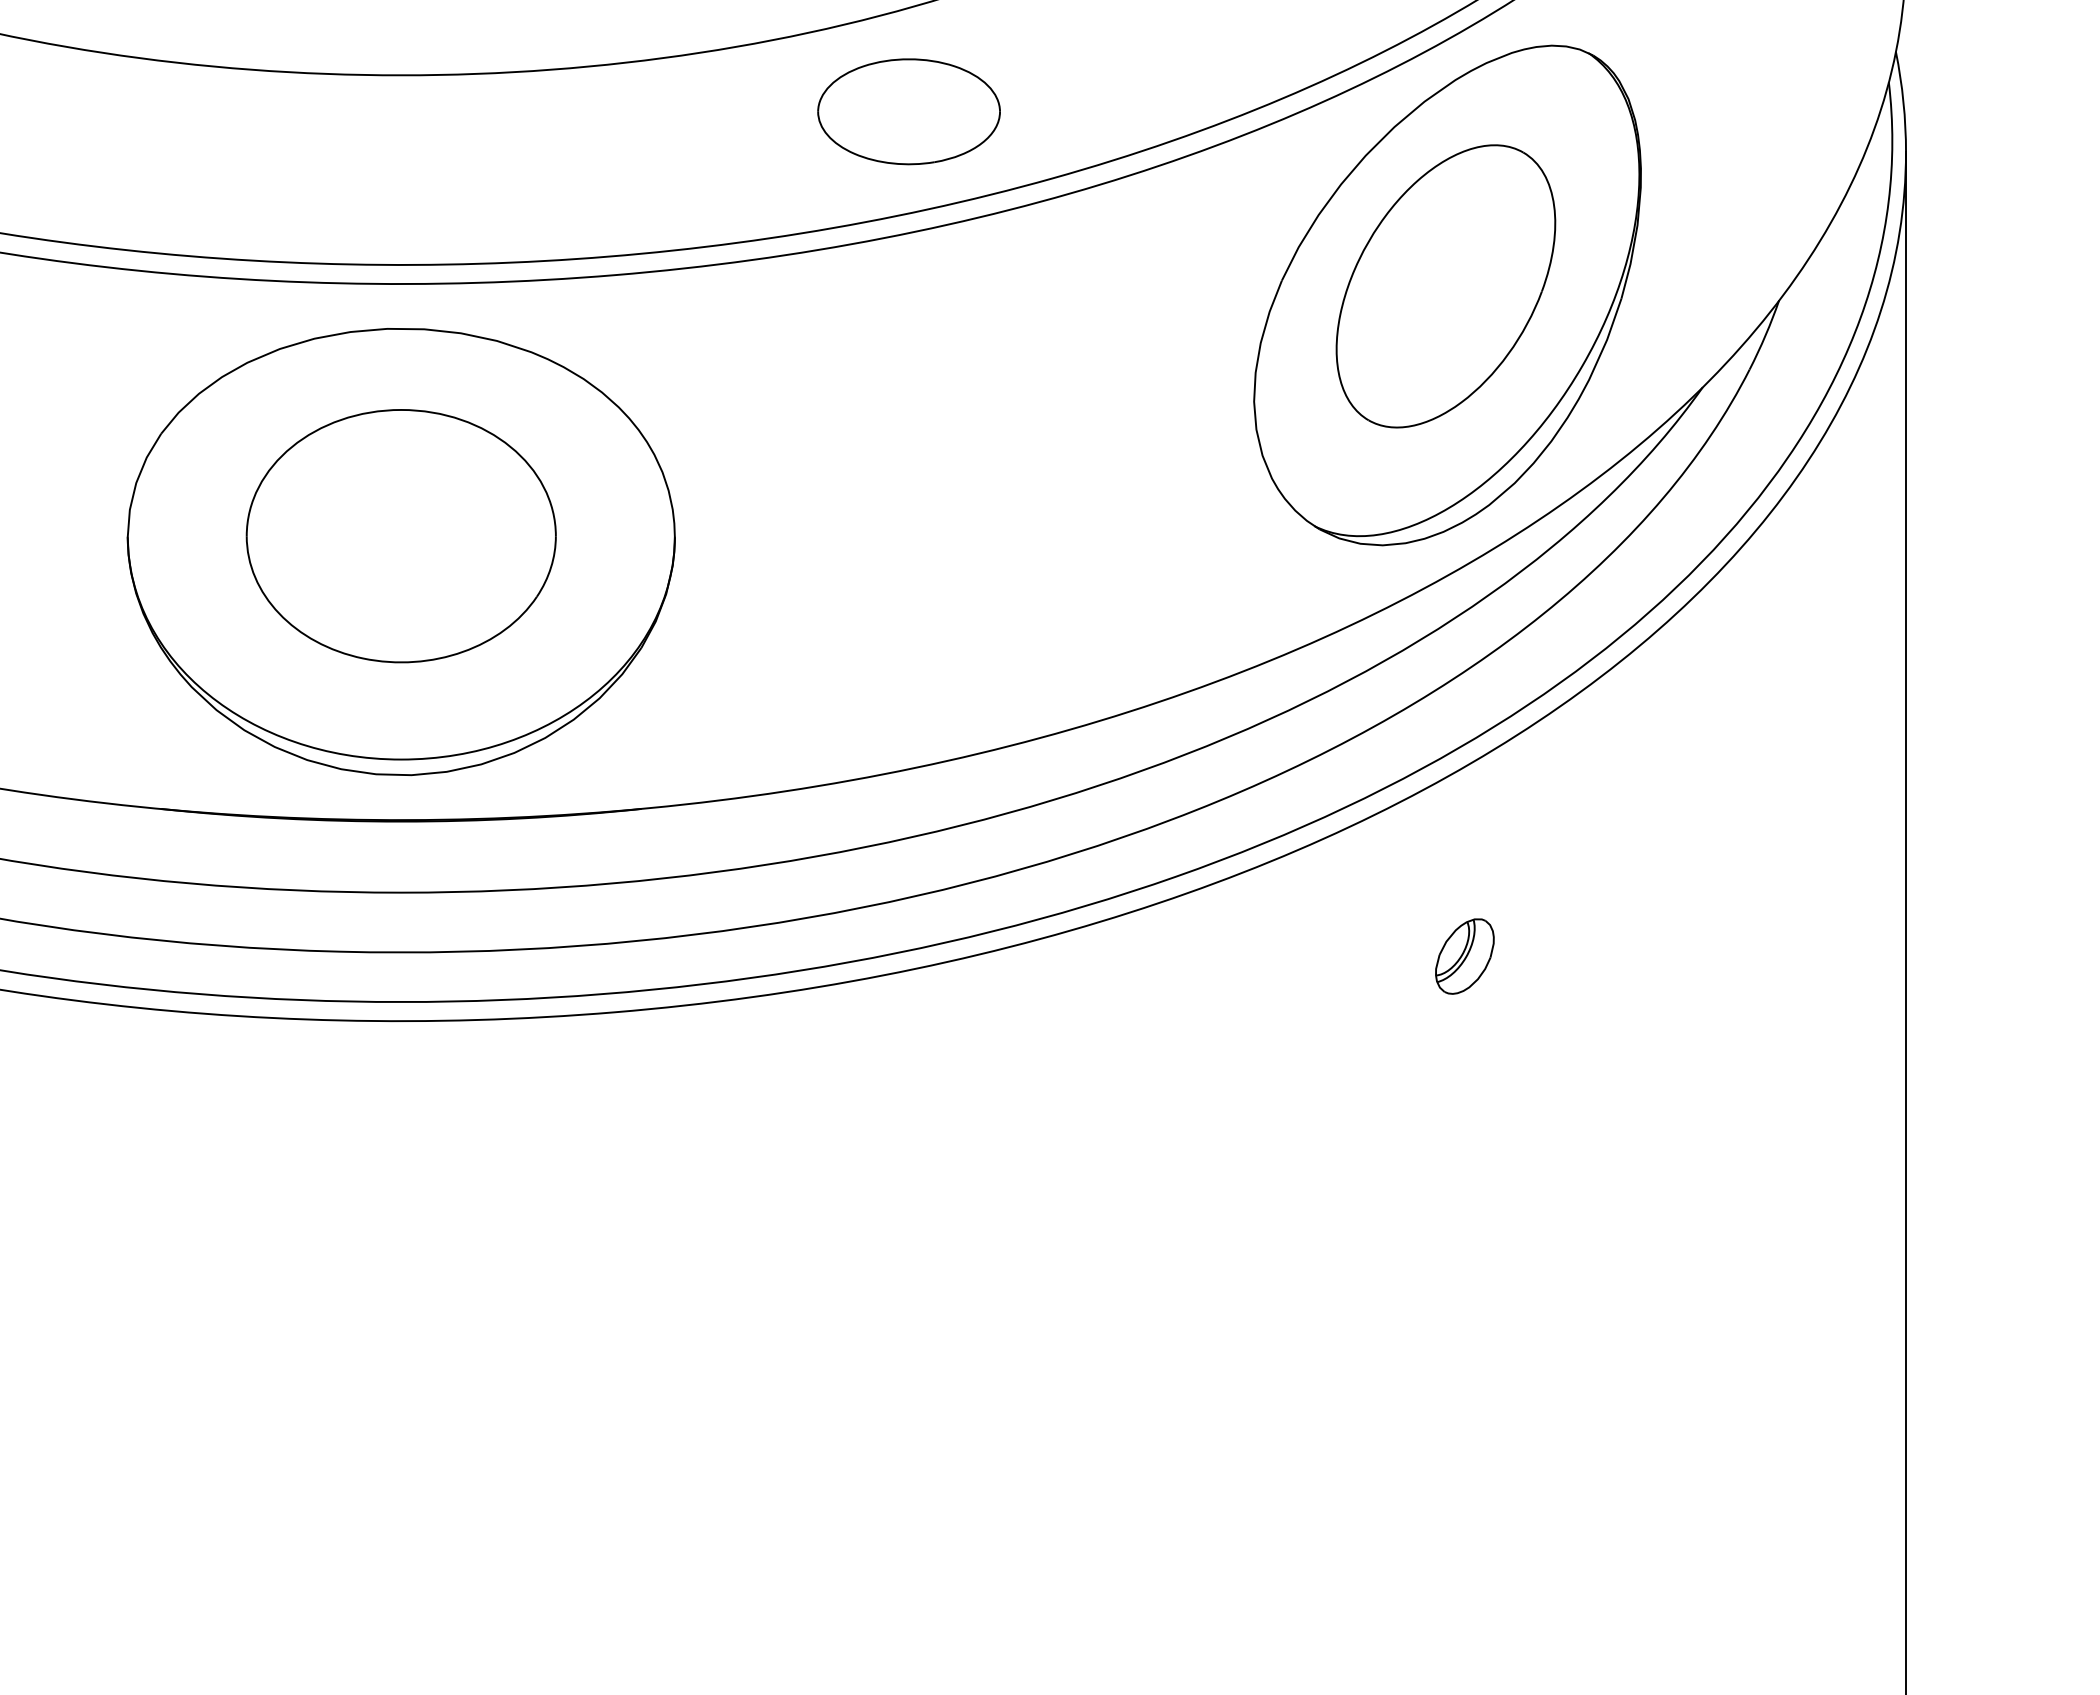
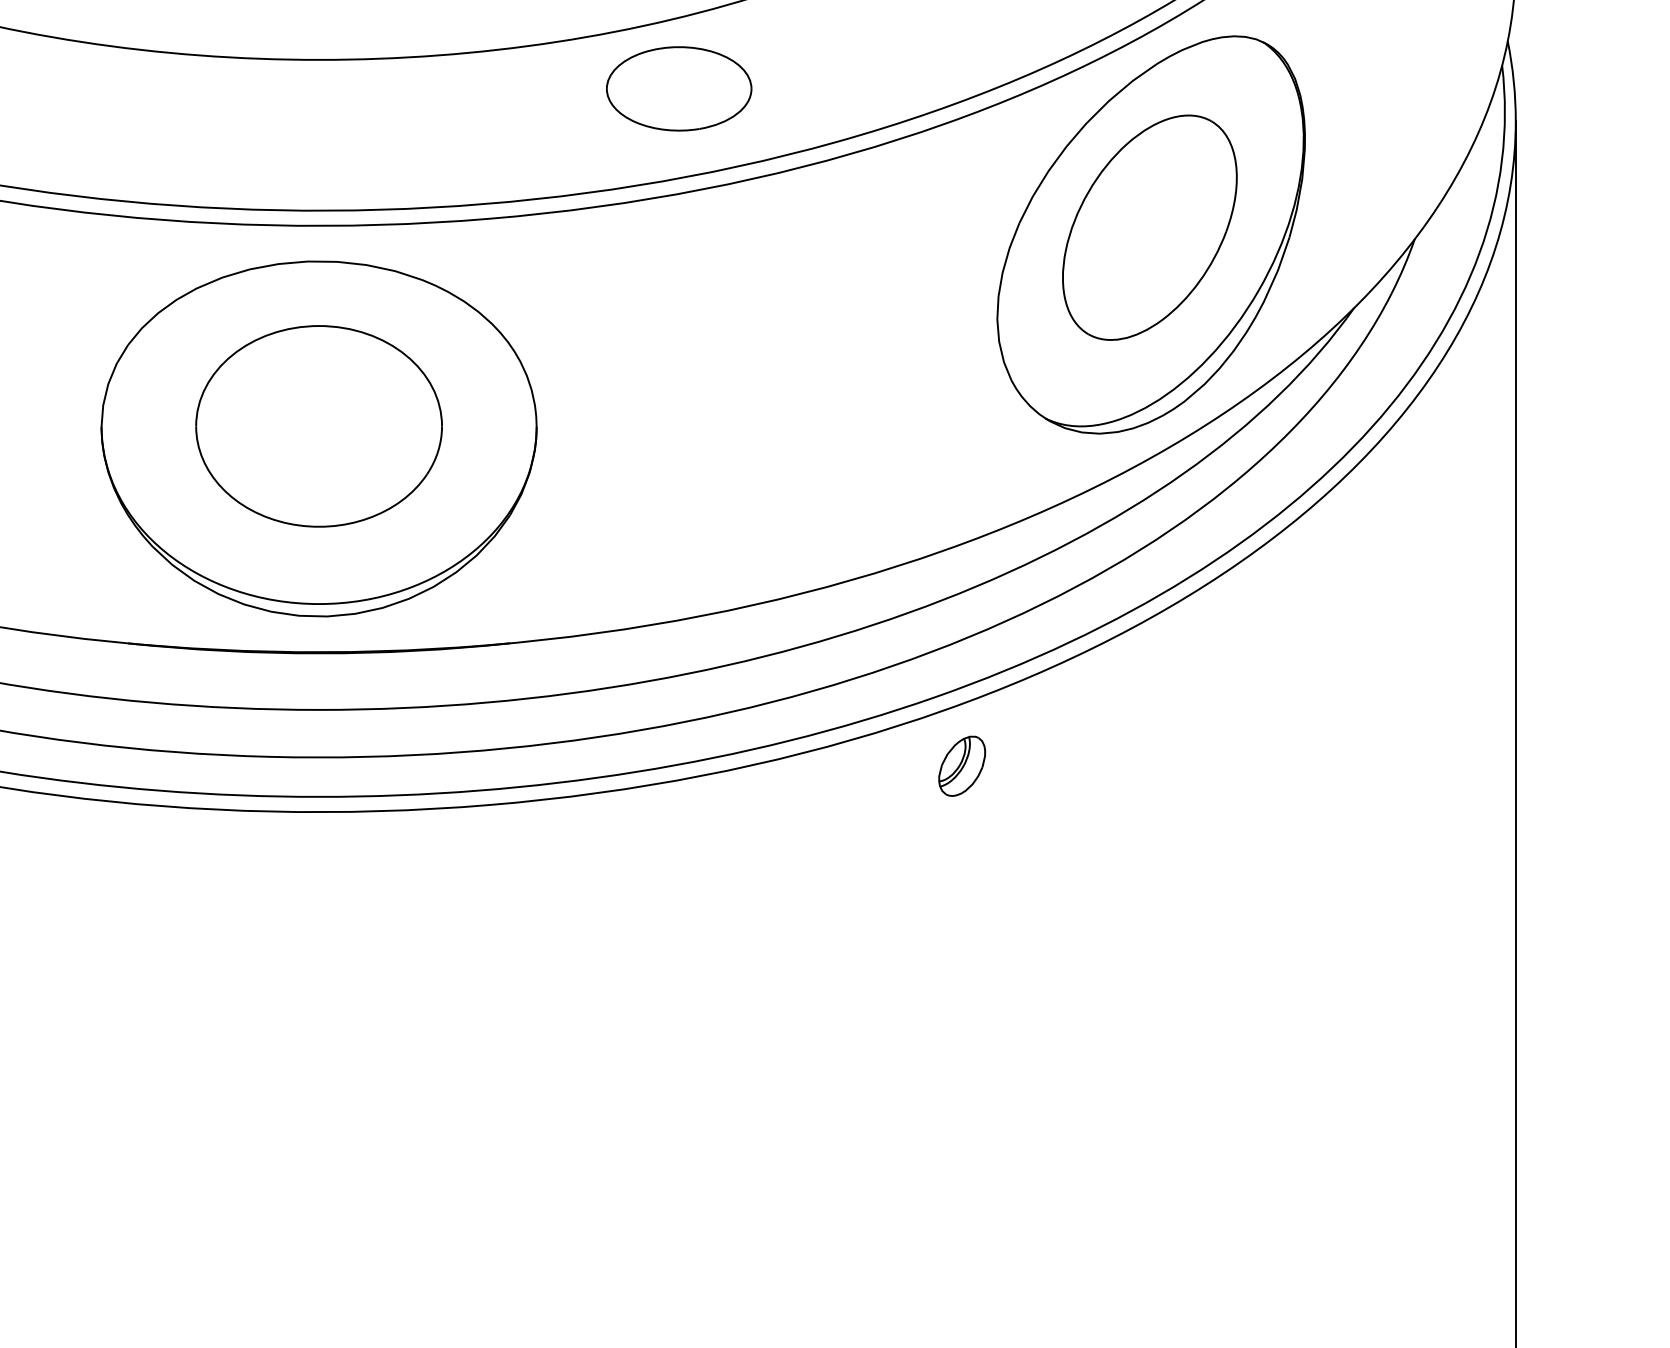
part: (908, 111) -> (678, 88), moved
part: (1464, 956) -> (961, 766), moved

